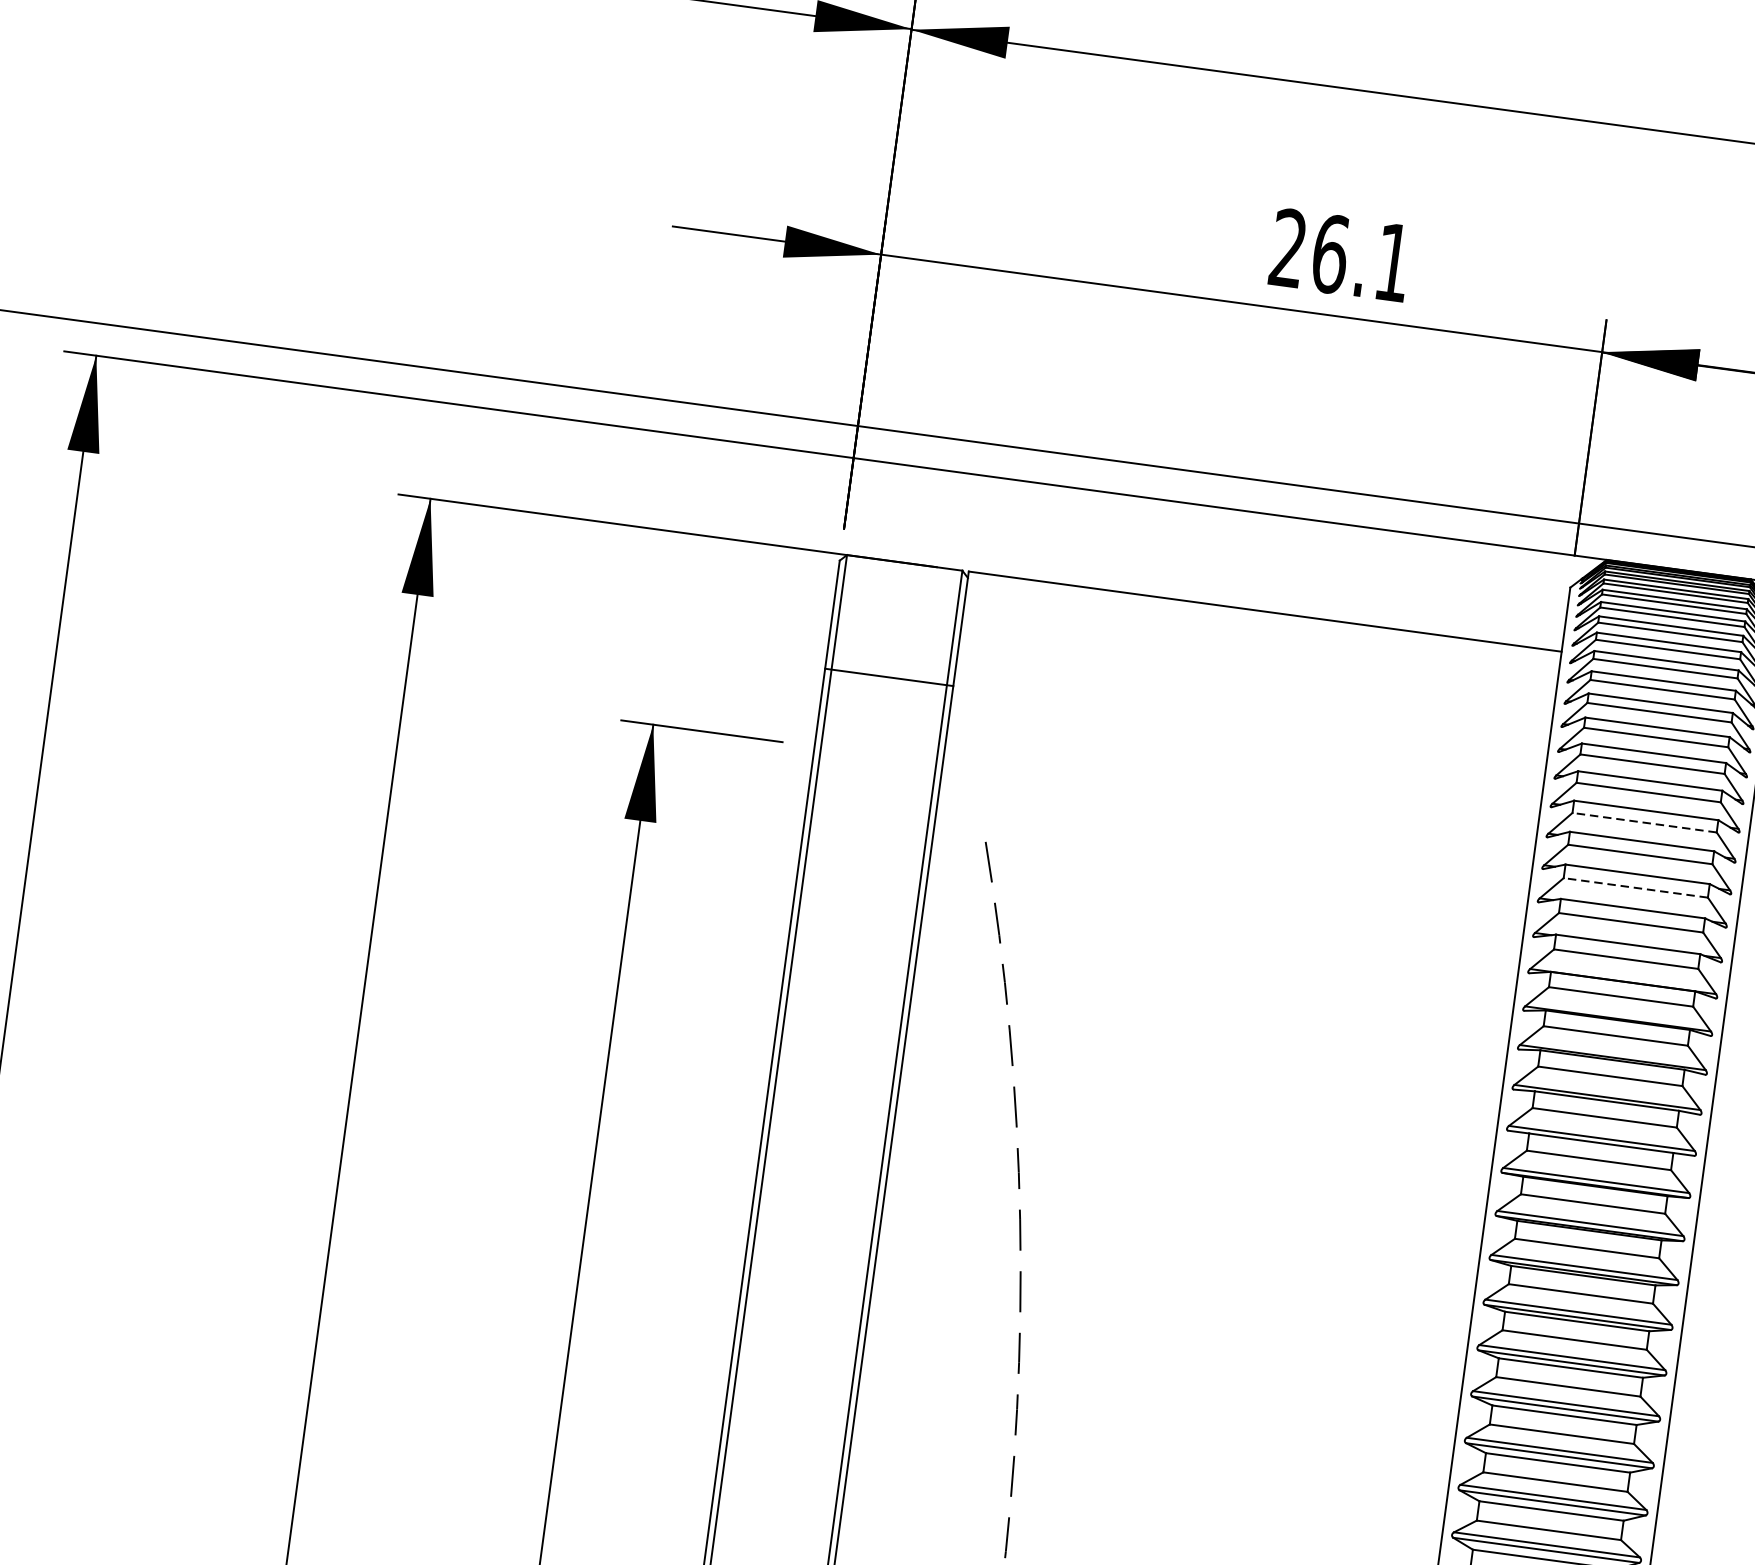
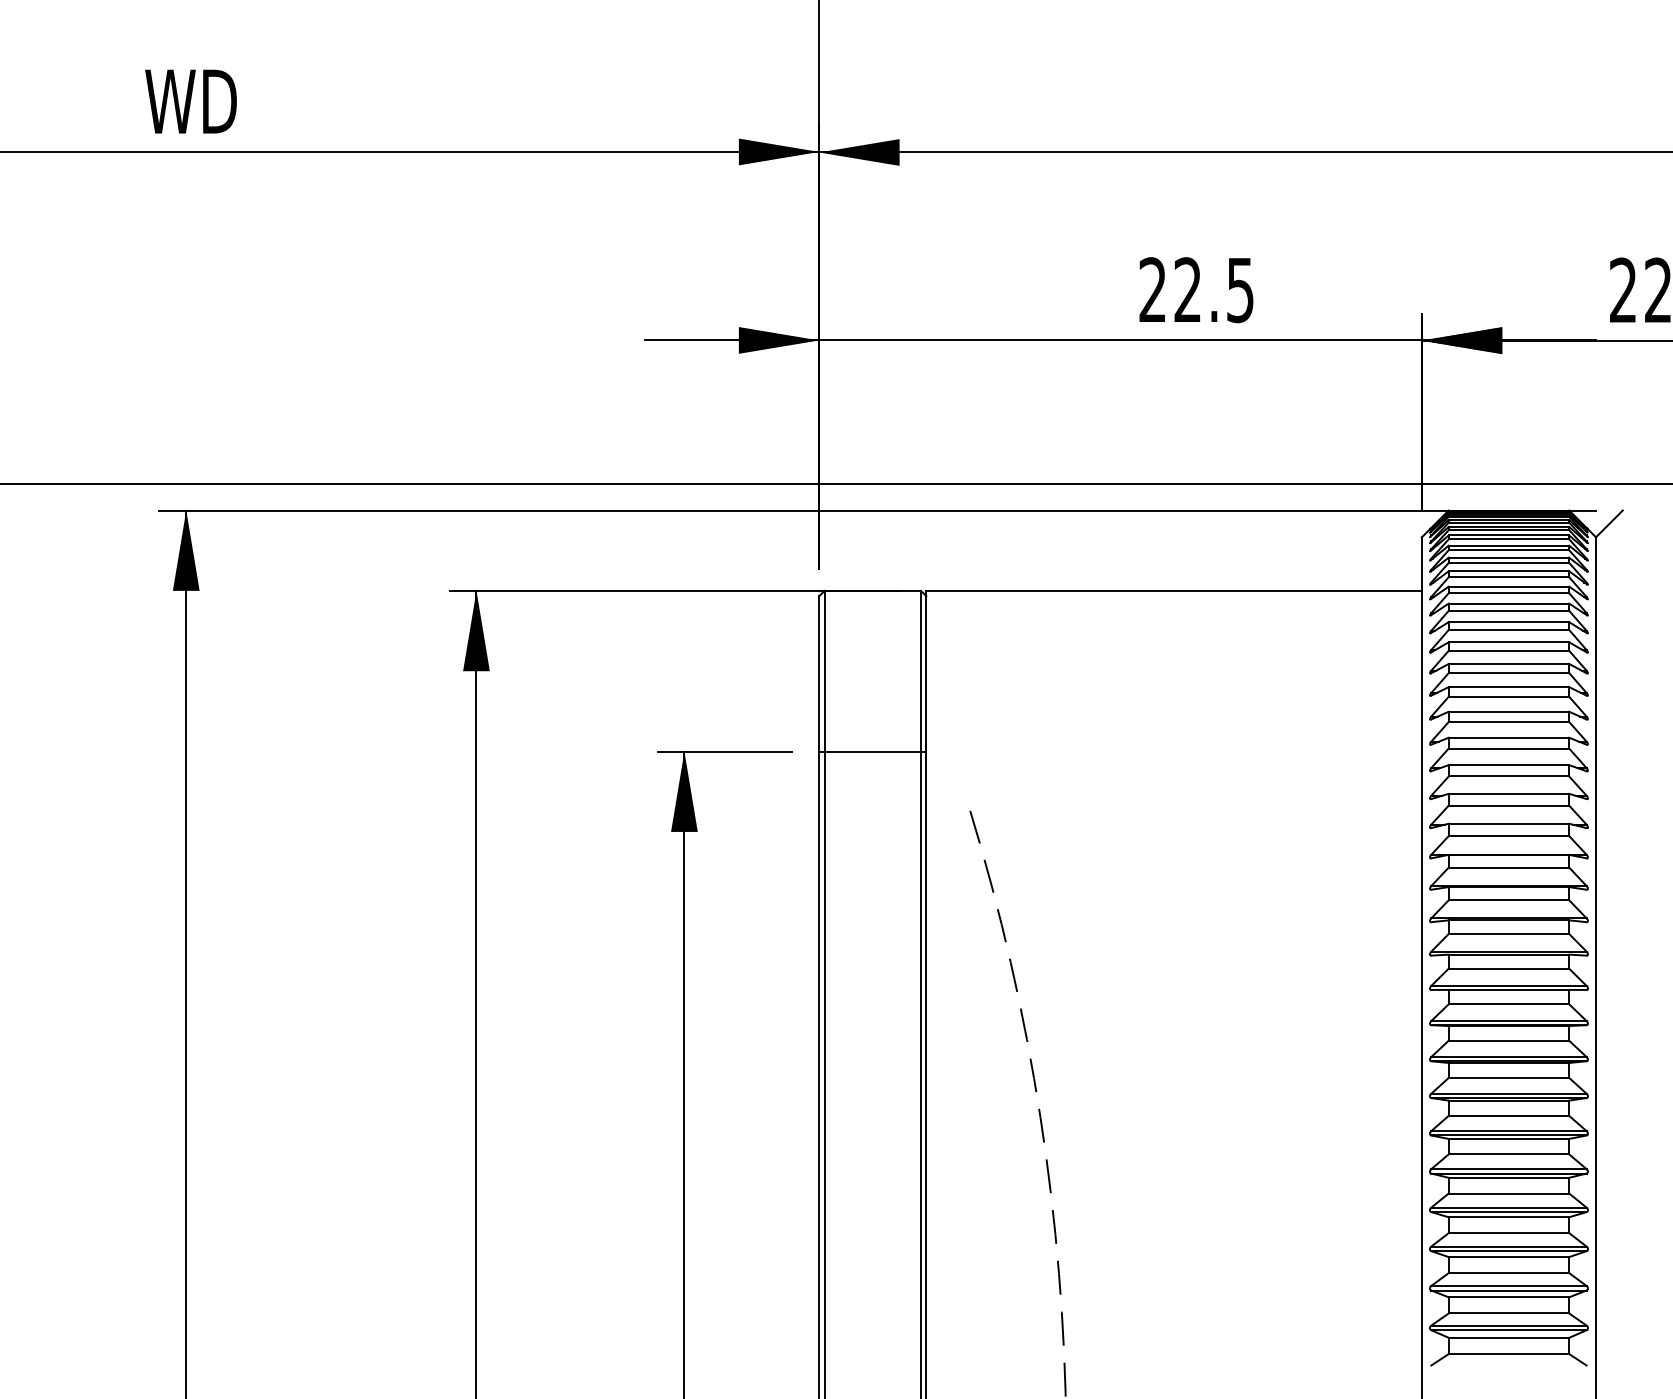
text: (1360, 258) -> (1213, 290), 26.1 -> 22.5
line: (888, 677) -> (872, 751), moved
line: (1643, 823) -> (1508, 722), dashed -> solid
line: (1635, 887) -> (1508, 776), dashed -> solid

